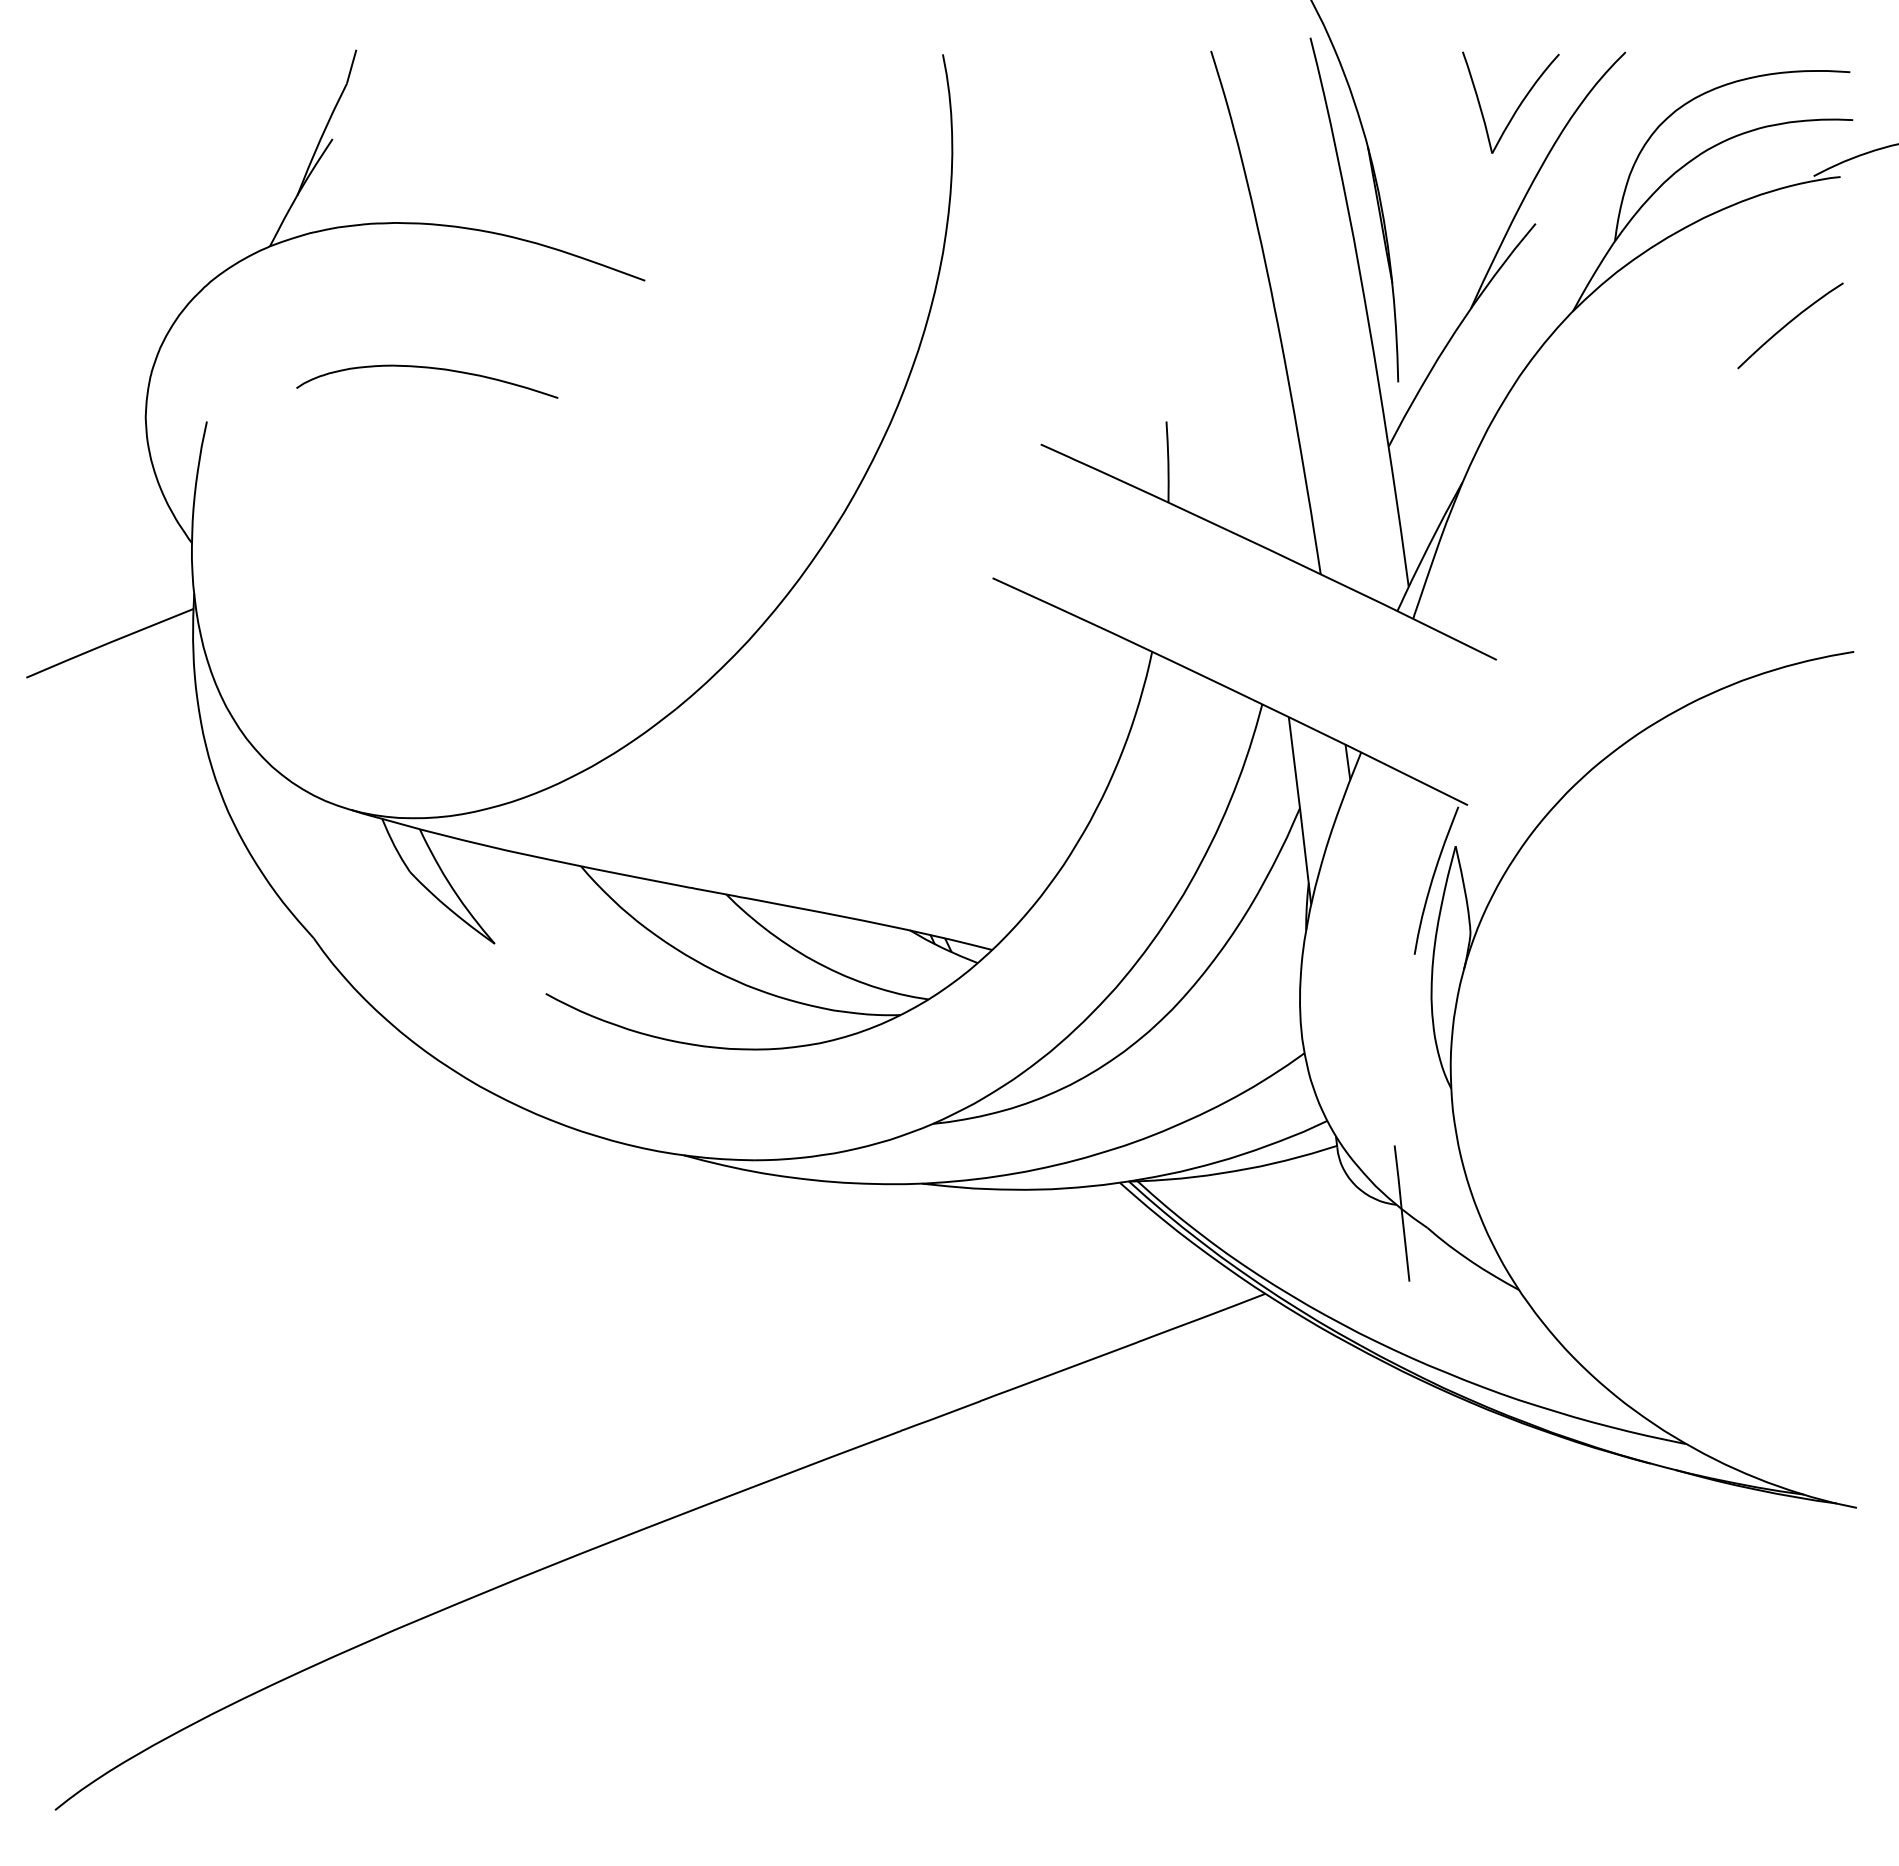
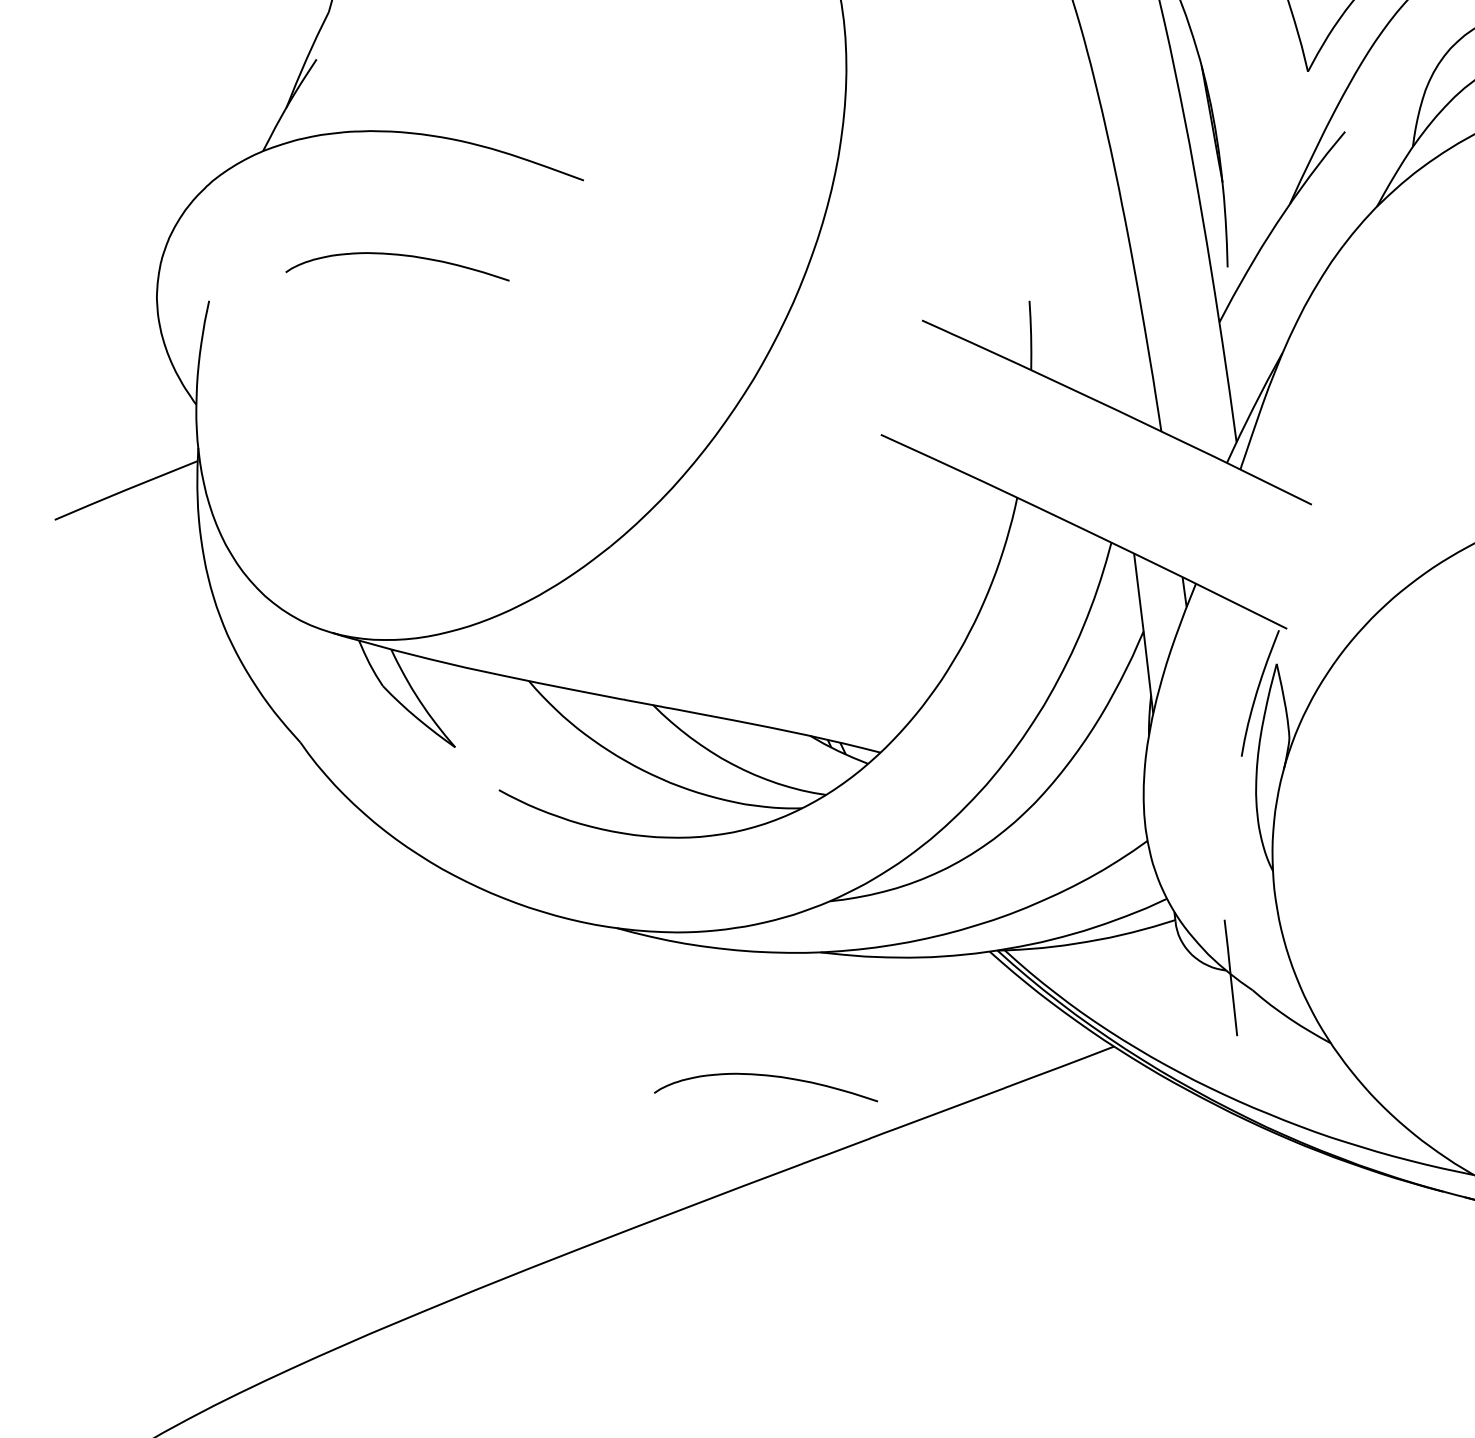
curve: (858, 1328) -> (766, 1076), added

